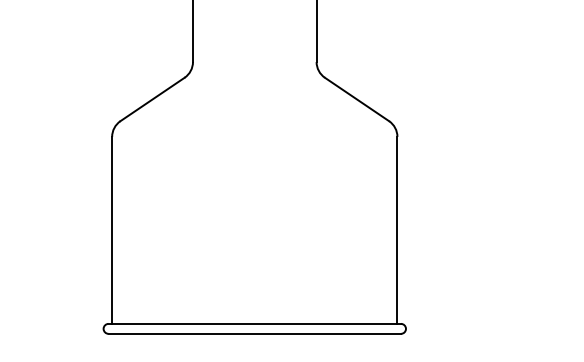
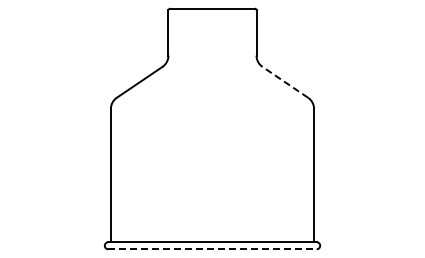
line: (357, 99) -> (285, 82), solid -> dashed
line: (256, 334) -> (213, 249), solid -> dashed

